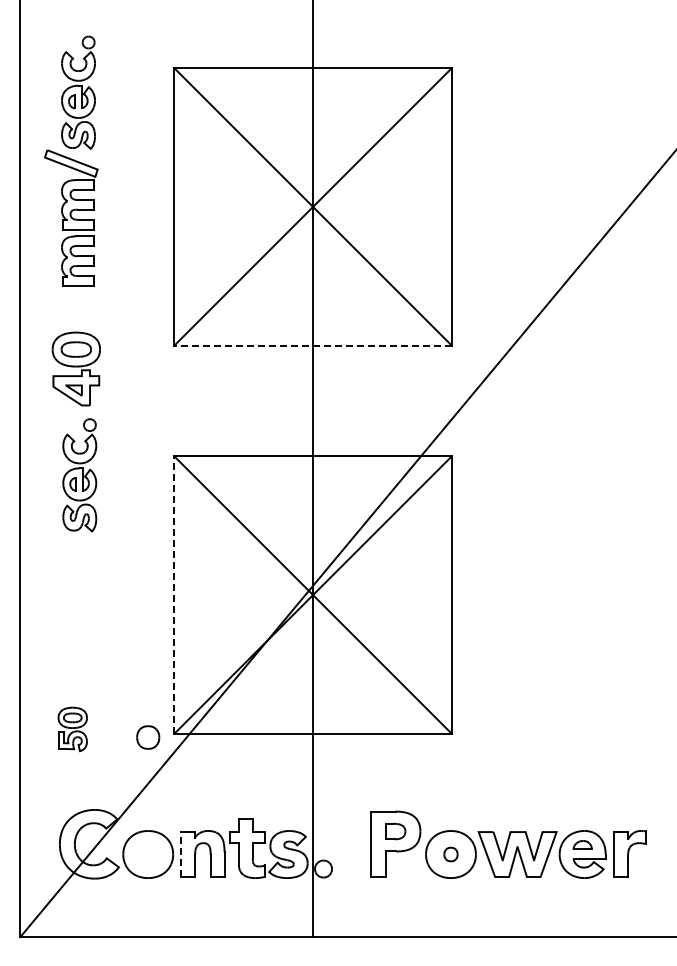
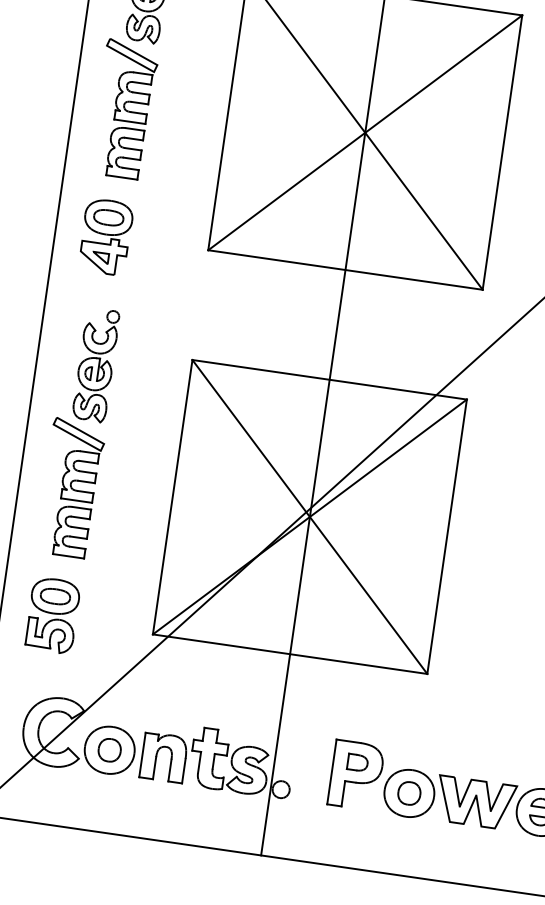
line: (313, 345) -> (345, 270), dashed -> solid
part: (75, 368) -> (105, 236), moved
line: (174, 595) -> (172, 497), dashed -> solid
part: (72, 600) -> (71, 488), added
part: (72, 729) -> (52, 615), size x1.67
part: (148, 737) -> (110, 750), moved
line: (181, 854) -> (142, 754), dashed -> solid
part: (450, 854) -> (408, 793), size x1.67

